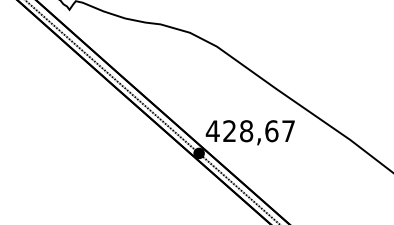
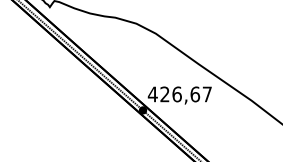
text: (245, 131) -> (176, 94), 428,67 -> 426,67

